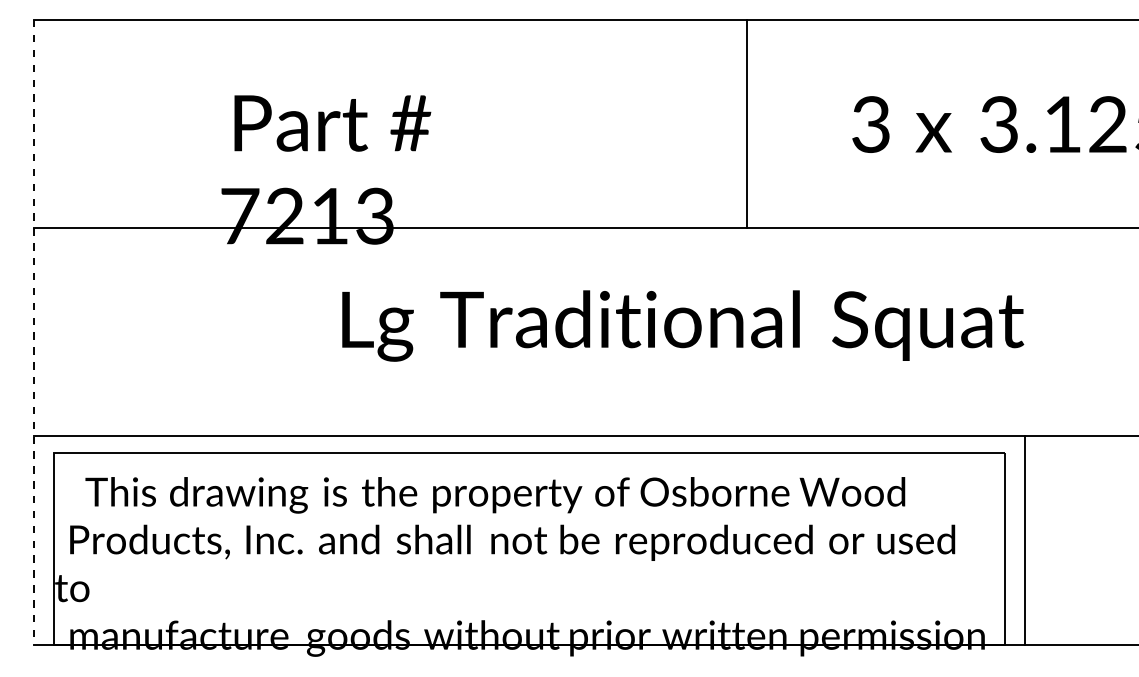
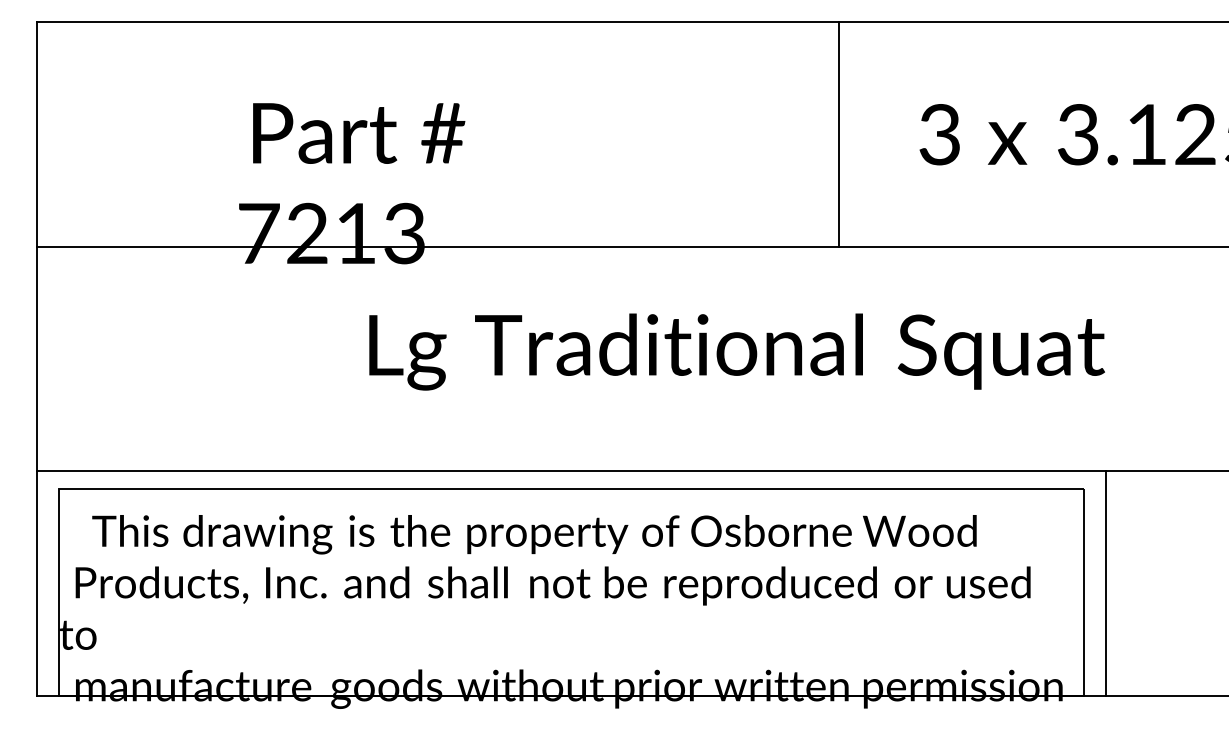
line: (747, 123) -> (839, 133), moved
line: (33, 332) -> (36, 358), dashed -> solid

